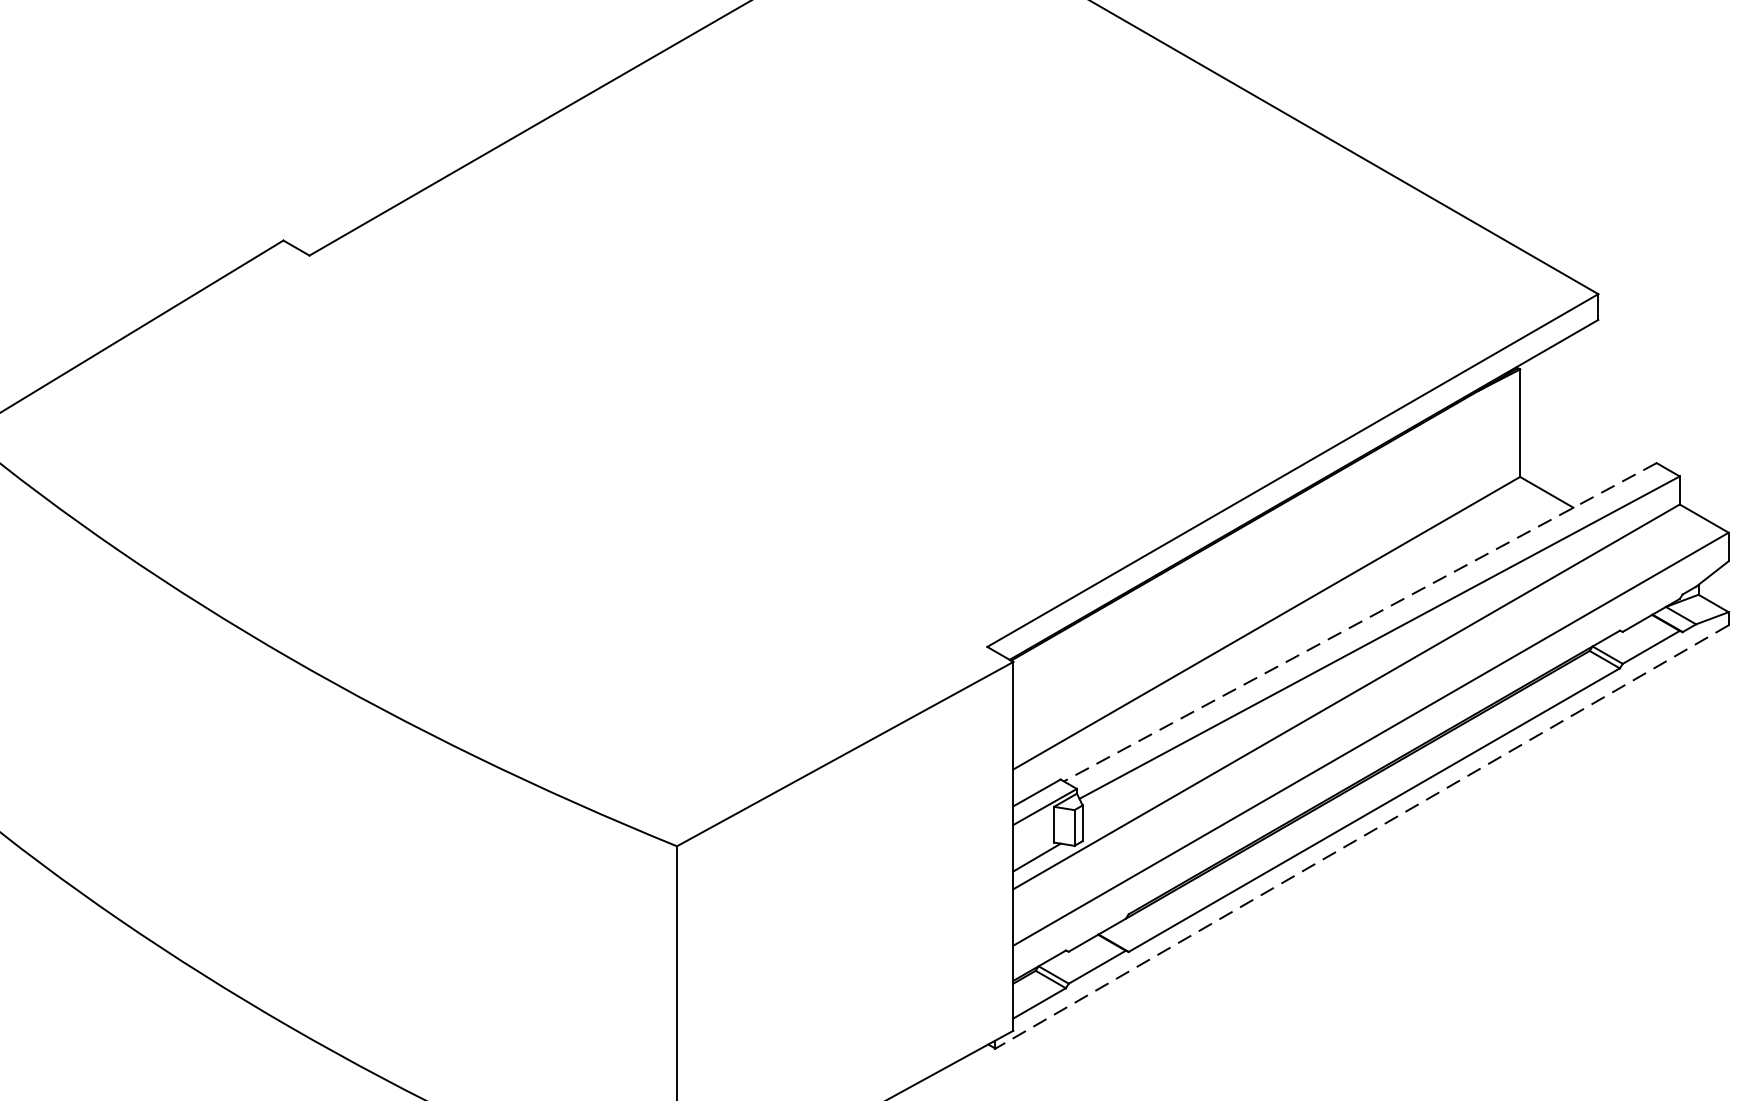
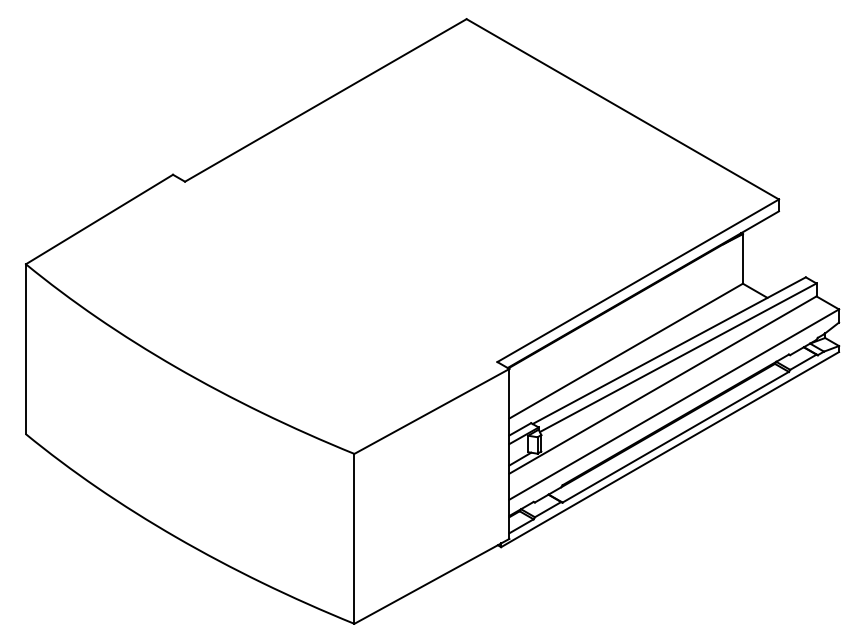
line: (1358, 621) -> (668, 350), dashed -> solid
line: (1360, 836) -> (669, 449), dashed -> solid

